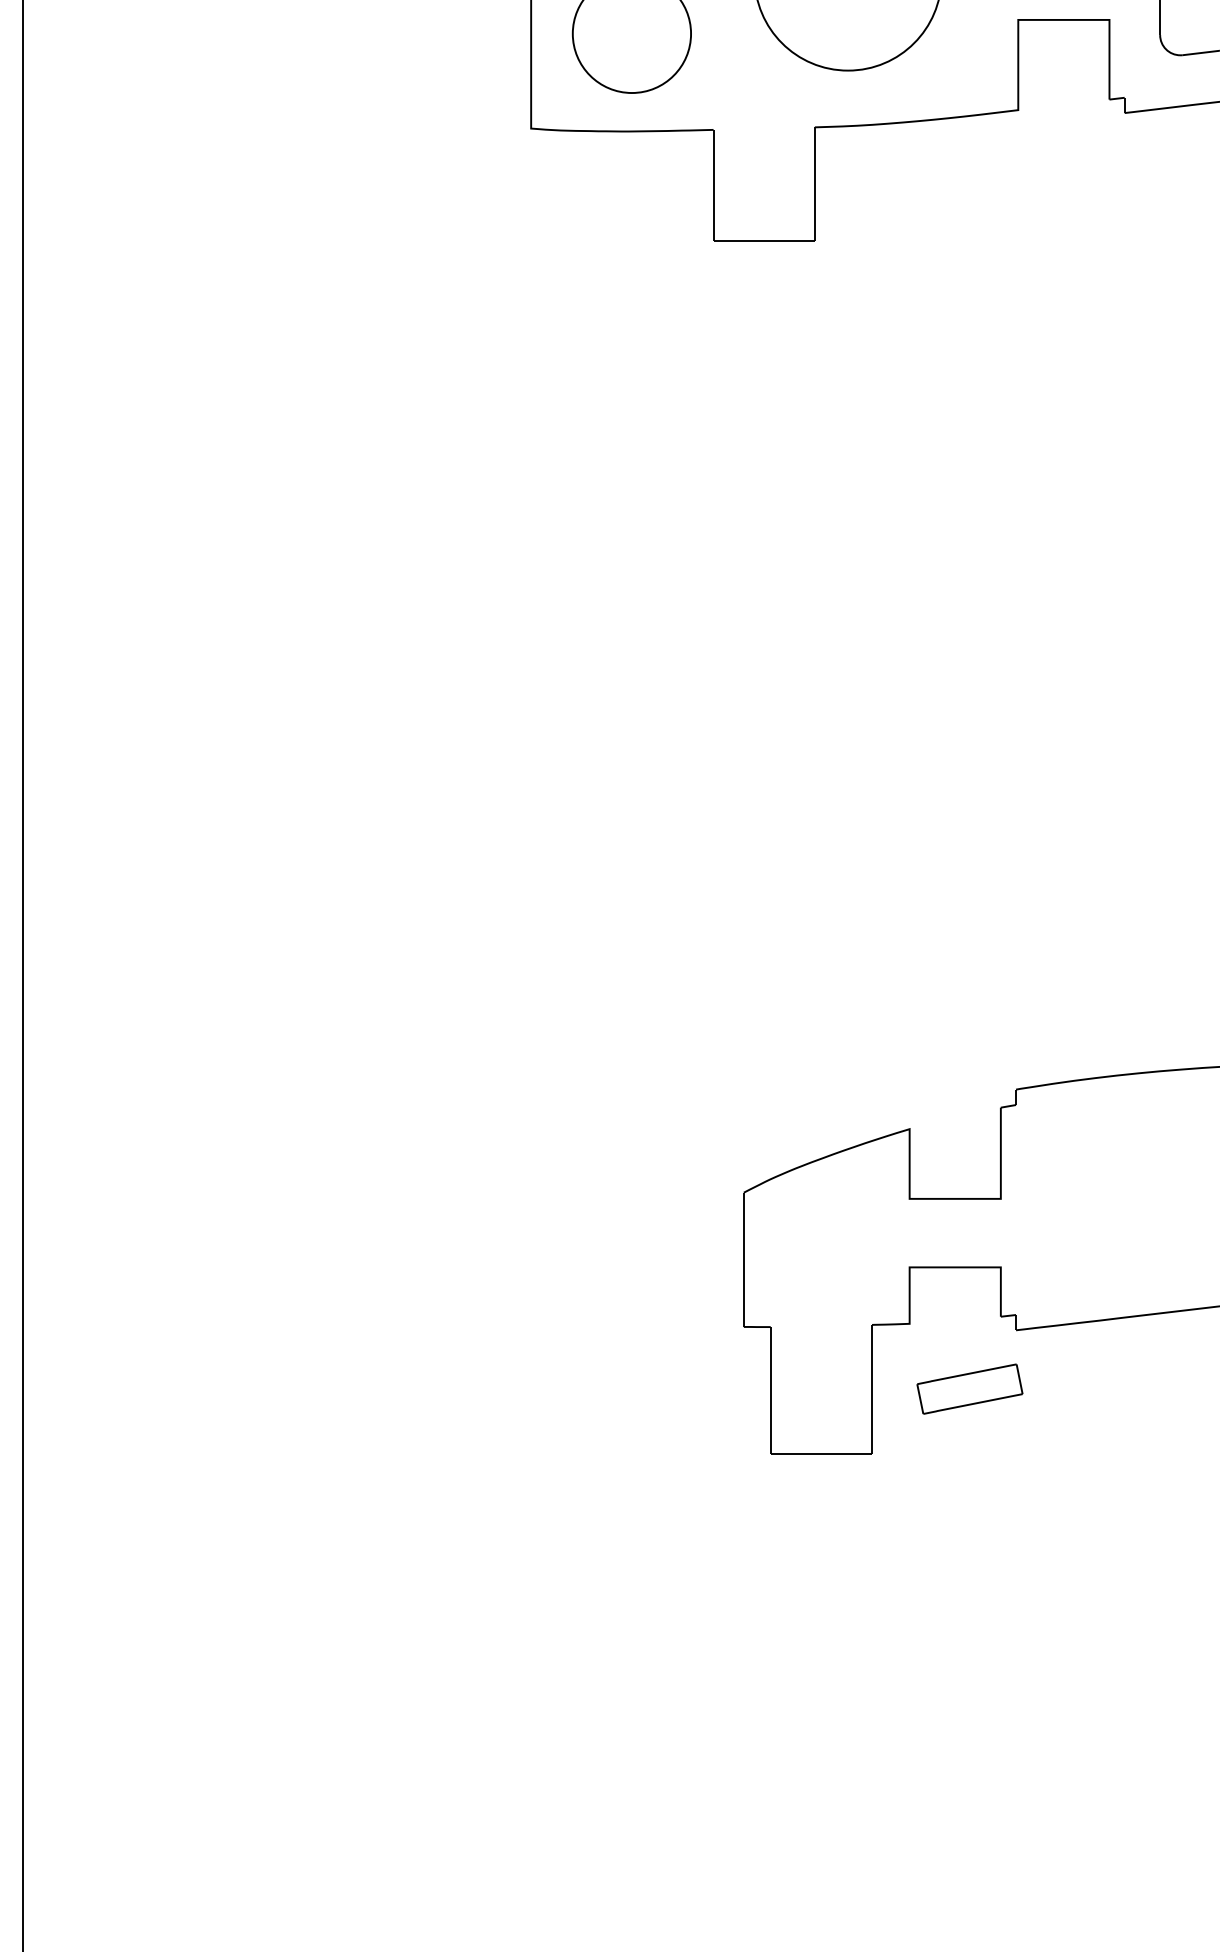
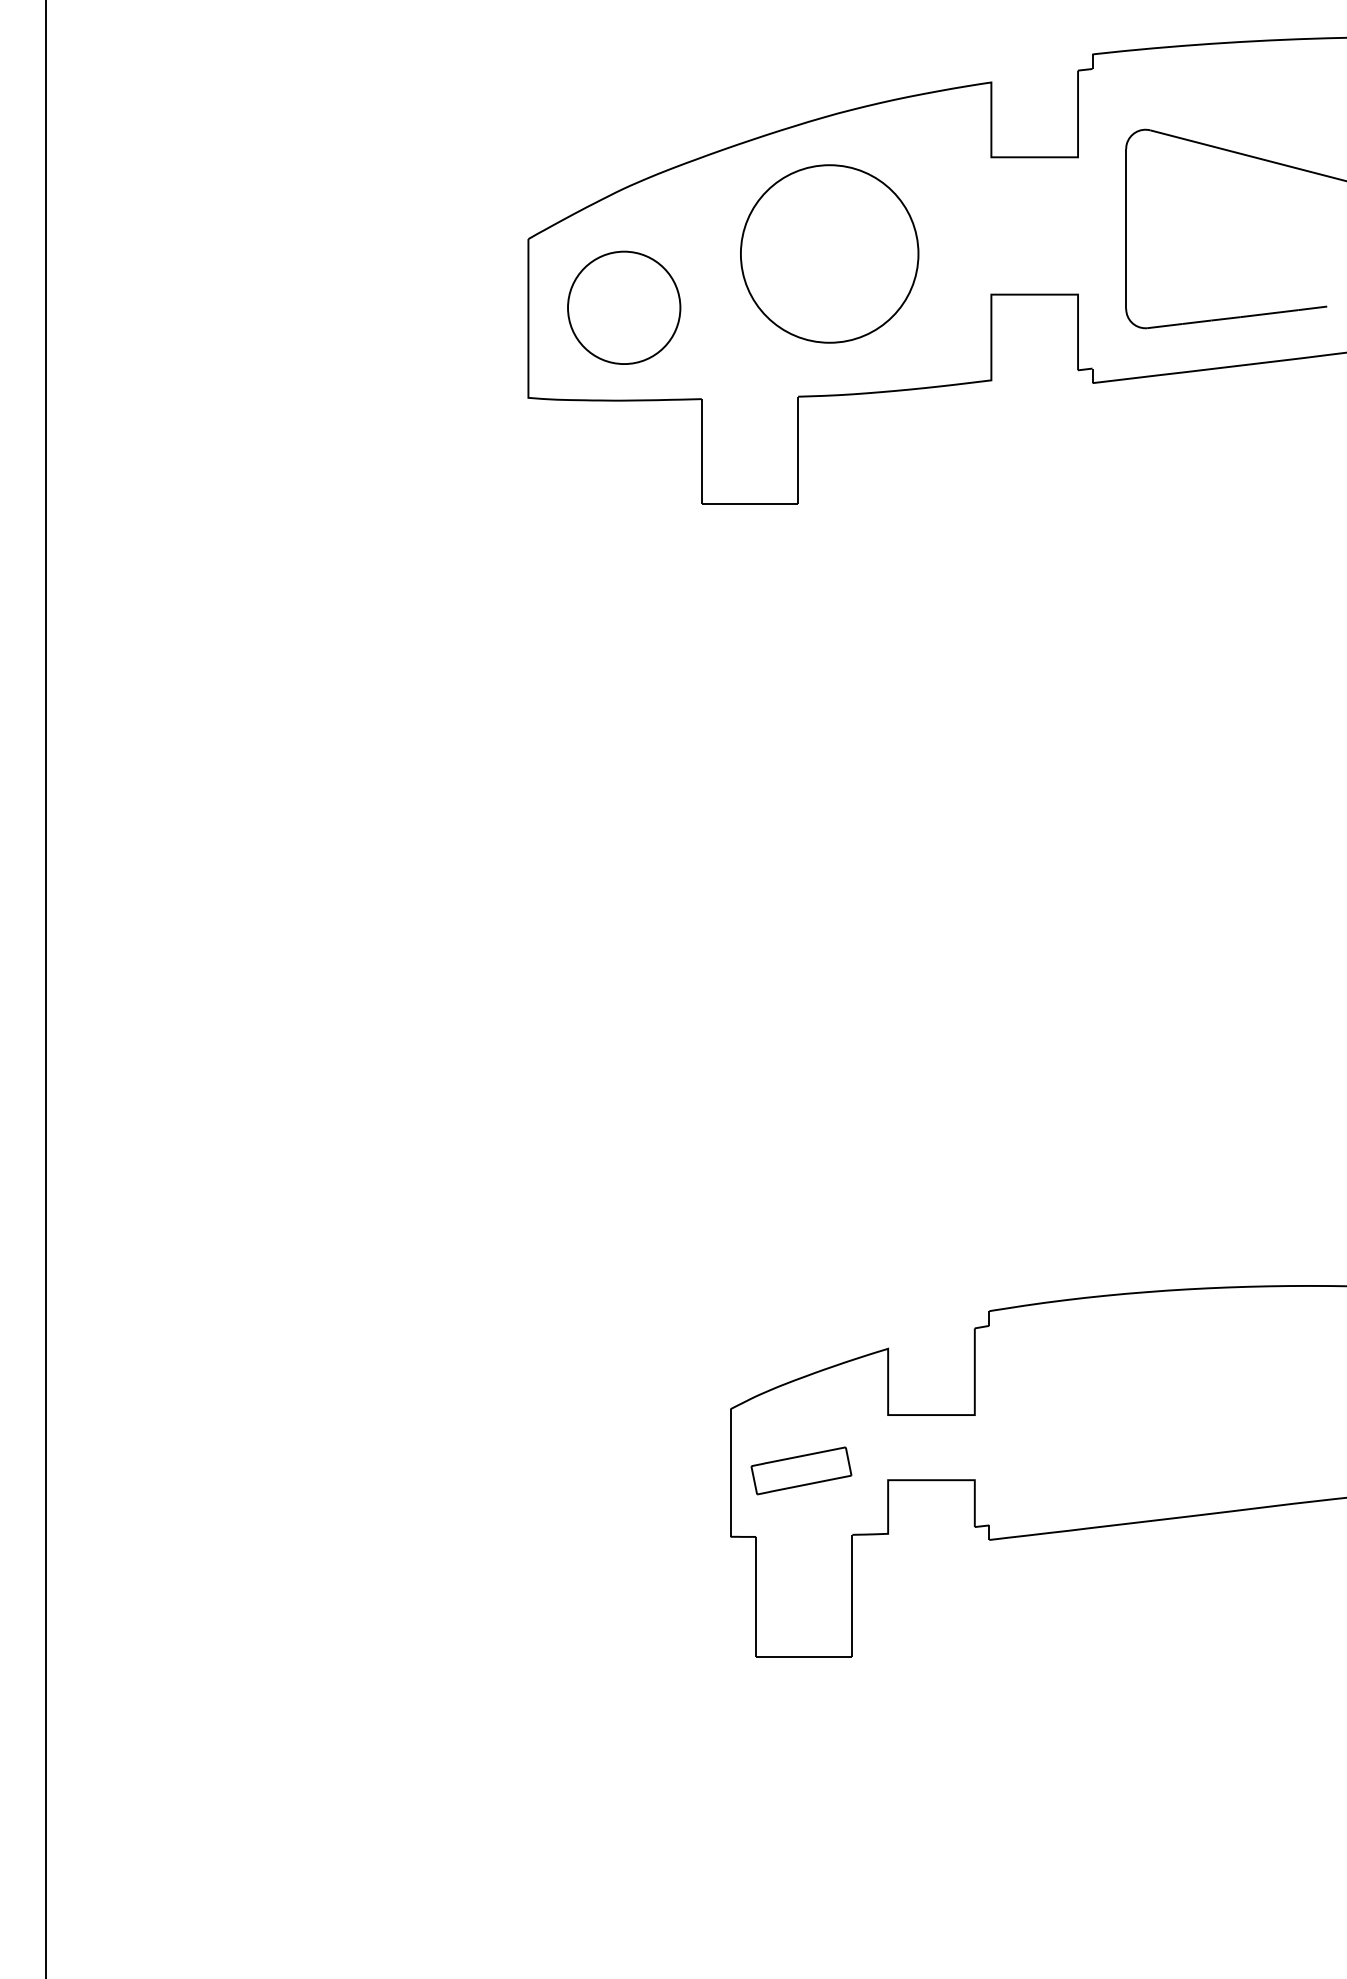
part: (969, 1388) -> (801, 1470), moved

